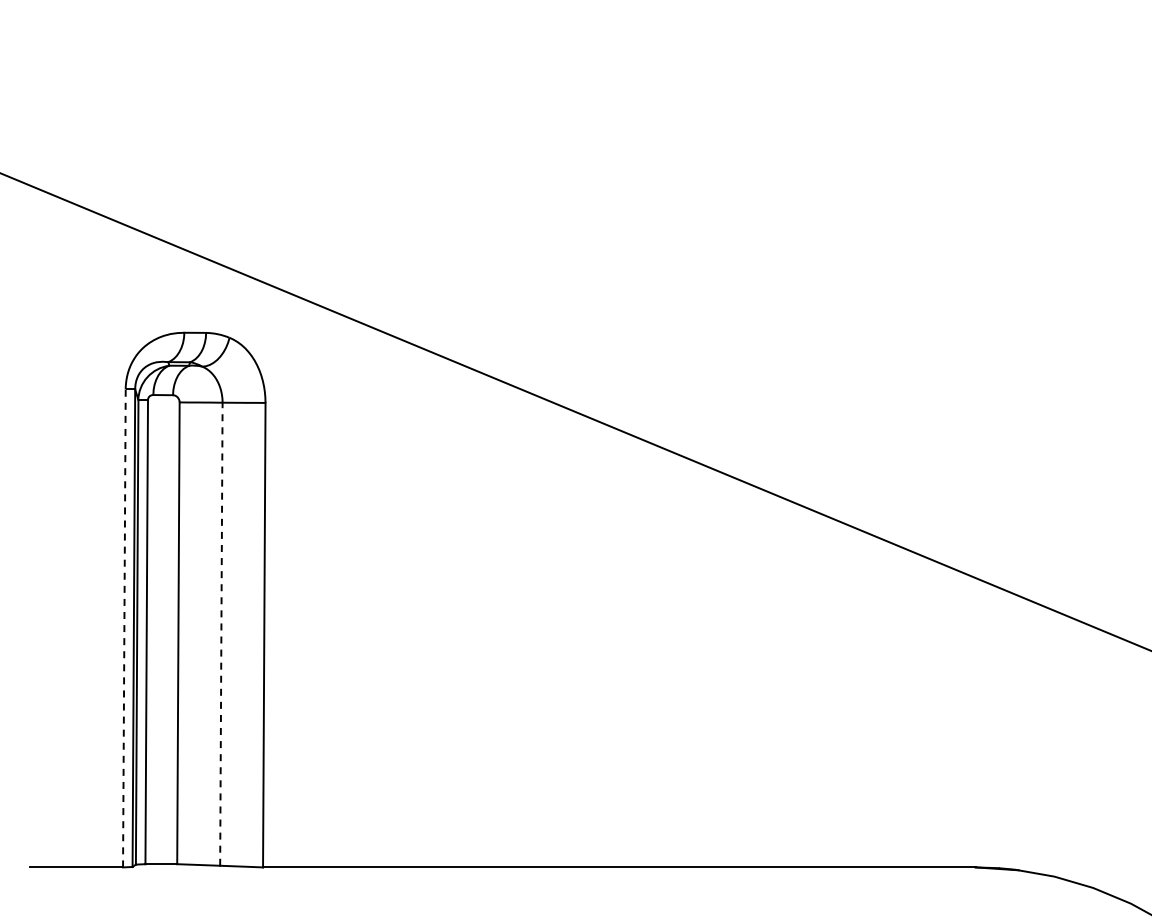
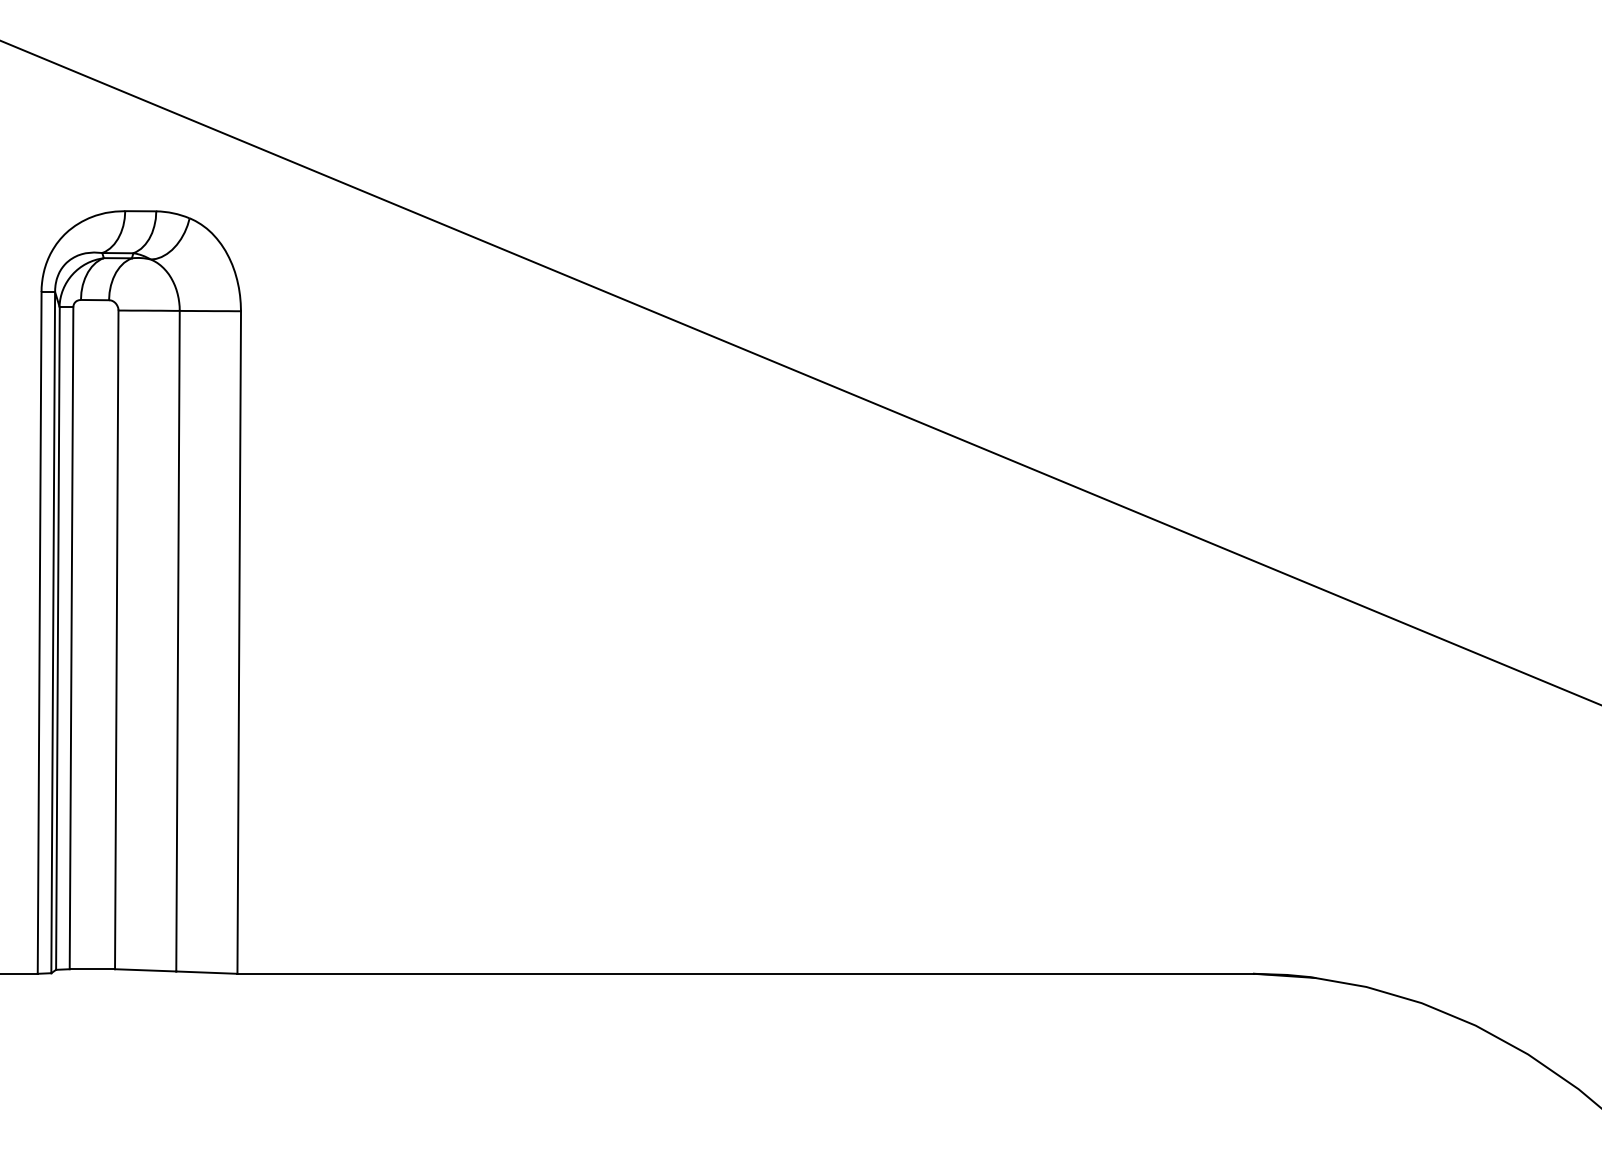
line: (124, 627) -> (39, 631), dashed -> solid
line: (221, 634) -> (178, 641), dashed -> solid

